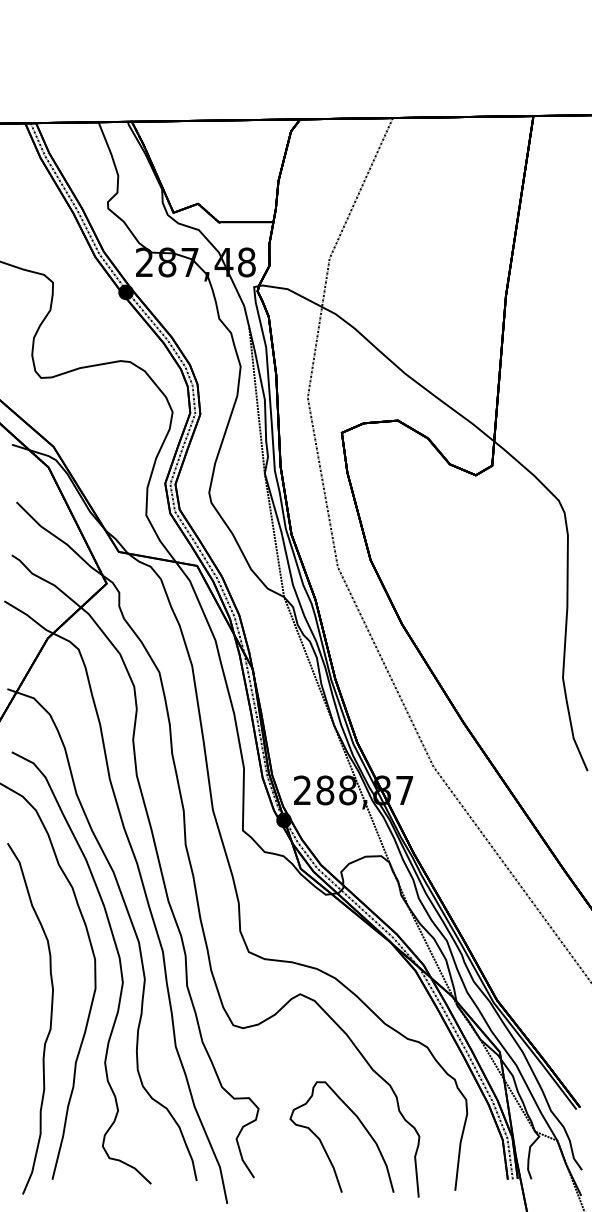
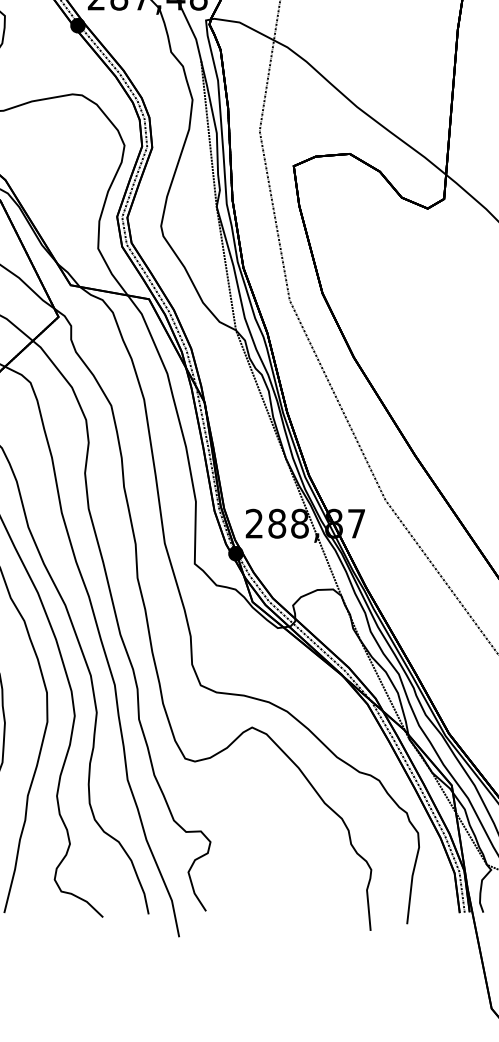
curve: (323, 1144) -> (275, 877), removed

